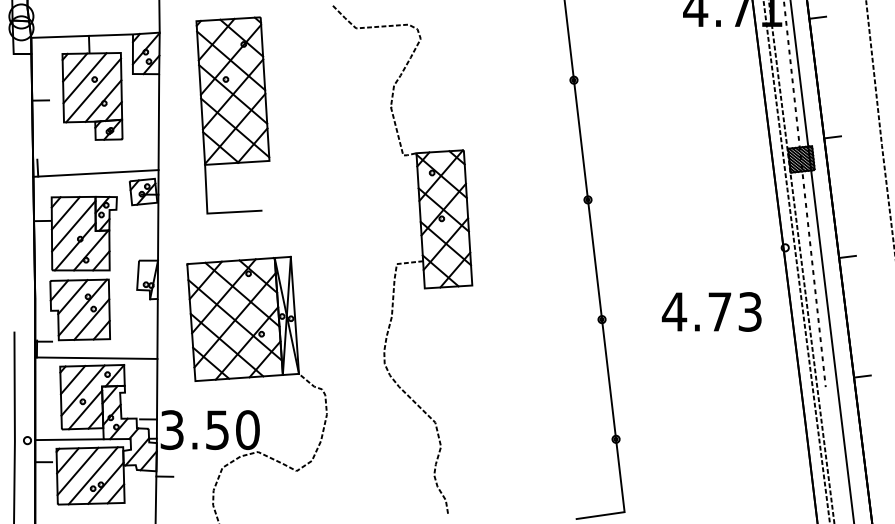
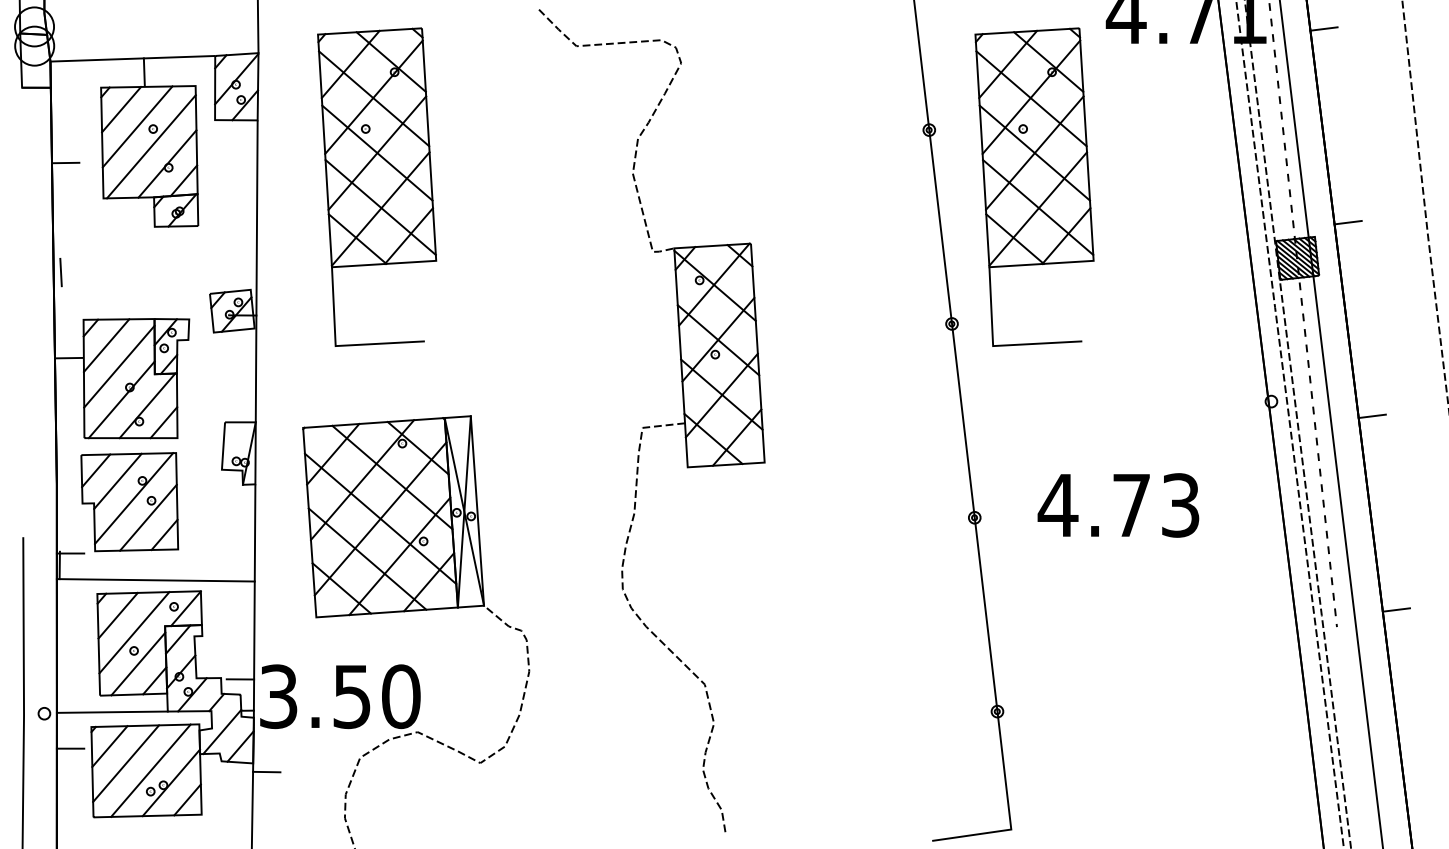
part: (638, 115) -> (1033, 187), added
line: (95, 173) -> (154, 281), removed
text: (711, 311) -> (1117, 504), moved

